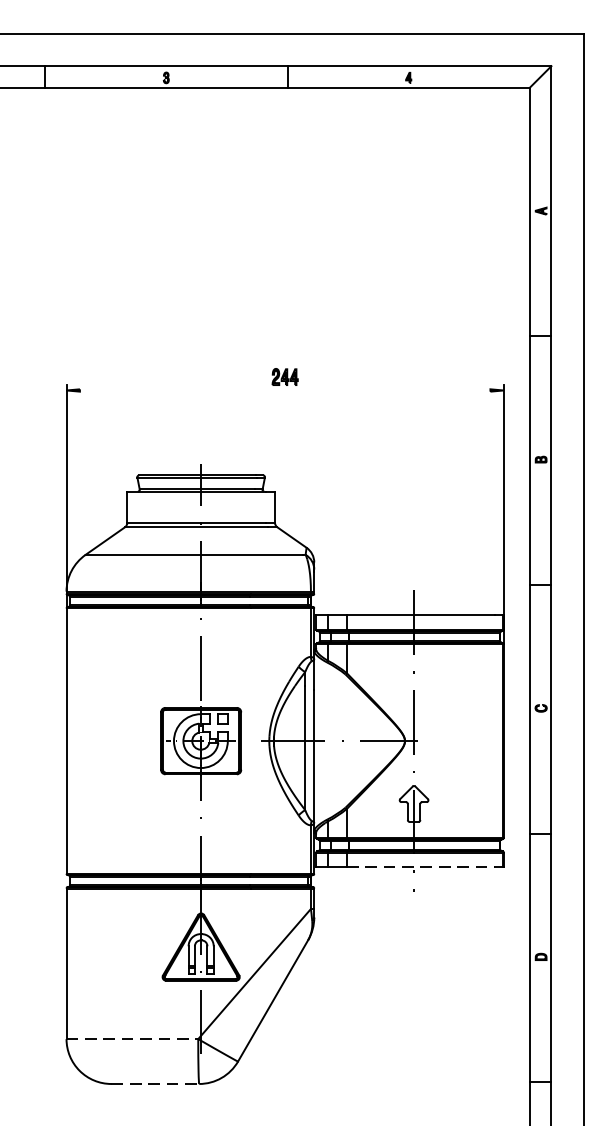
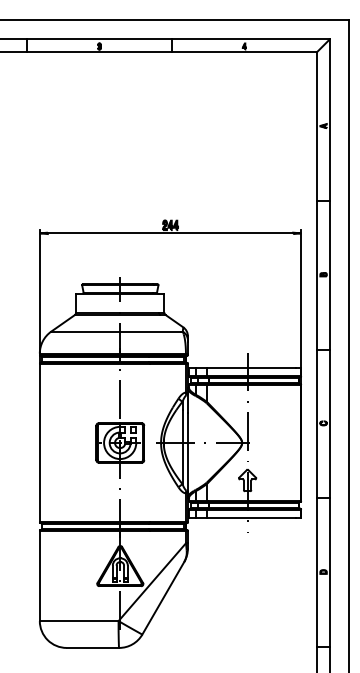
line: (285, 390) -> (170, 233), added
line: (422, 867) -> (252, 518), dashed -> solid
line: (132, 1039) -> (79, 621), dashed -> solid
line: (156, 1083) -> (93, 647), dashed -> solid

